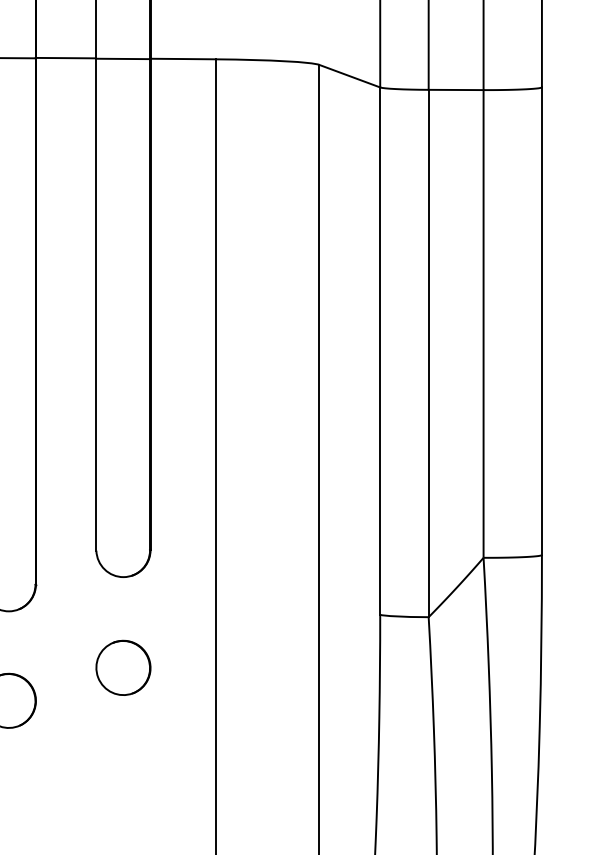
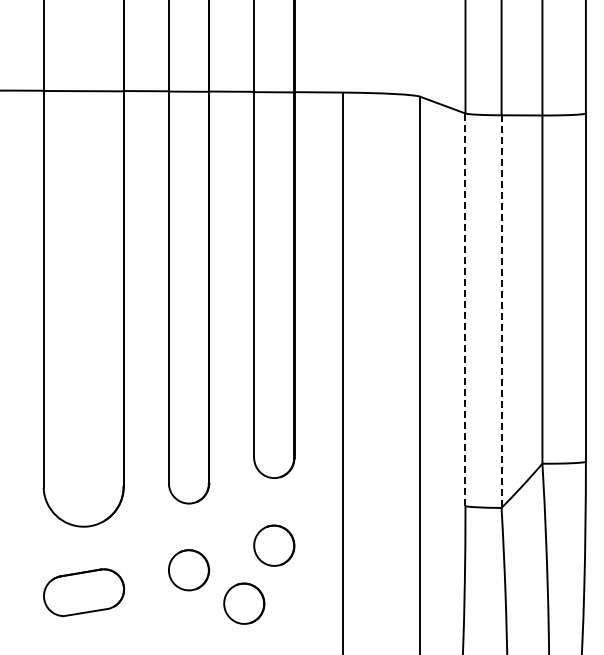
line: (380, 350) -> (465, 309), solid -> dashed
line: (428, 354) -> (501, 312), solid -> dashed
part: (83, 745) -> (244, 603), added

